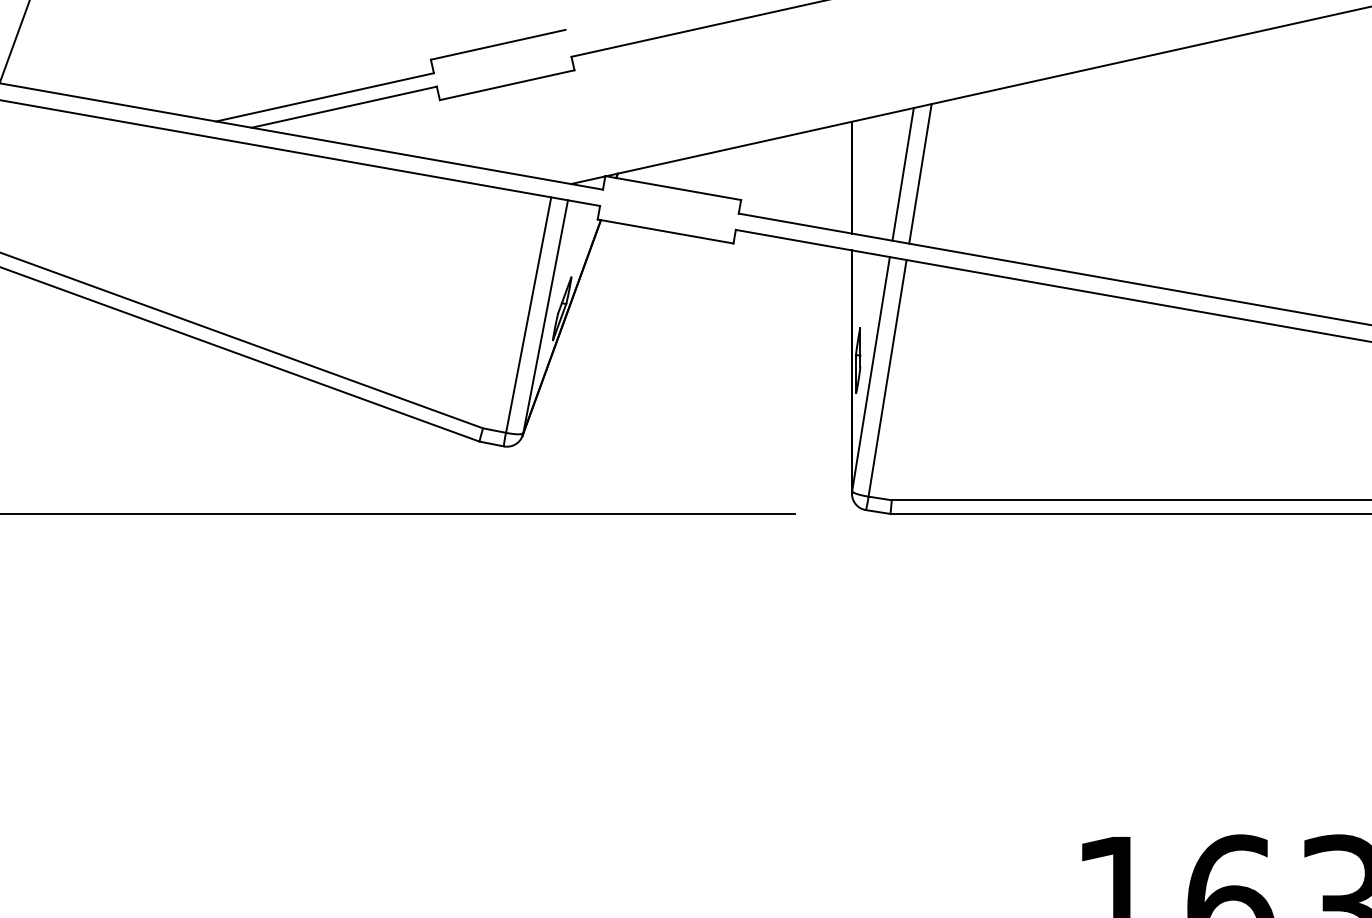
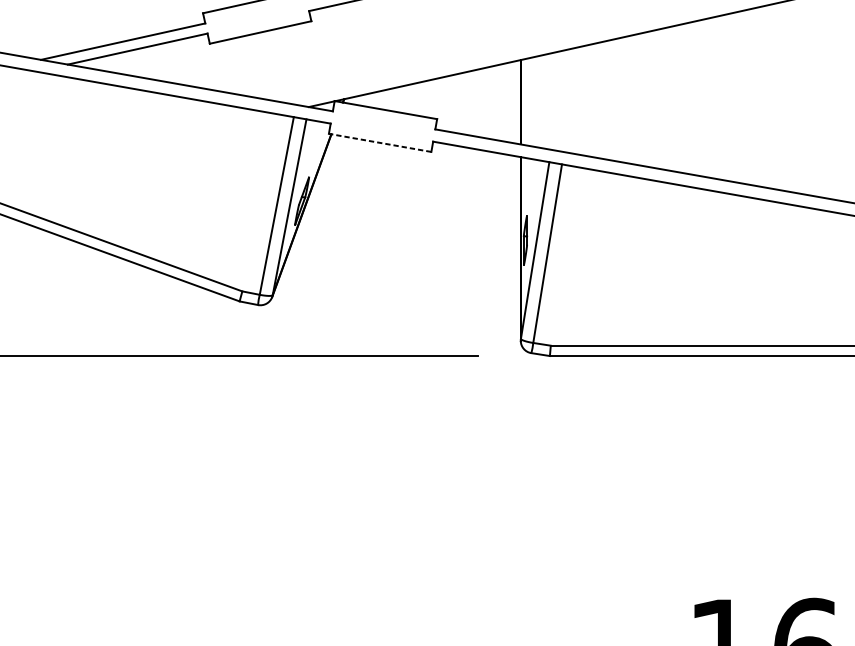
line: (920, 173) -> (572, 99), removed
line: (902, 174) -> (558, 99), removed
line: (665, 231) -> (380, 142), solid -> dashed

